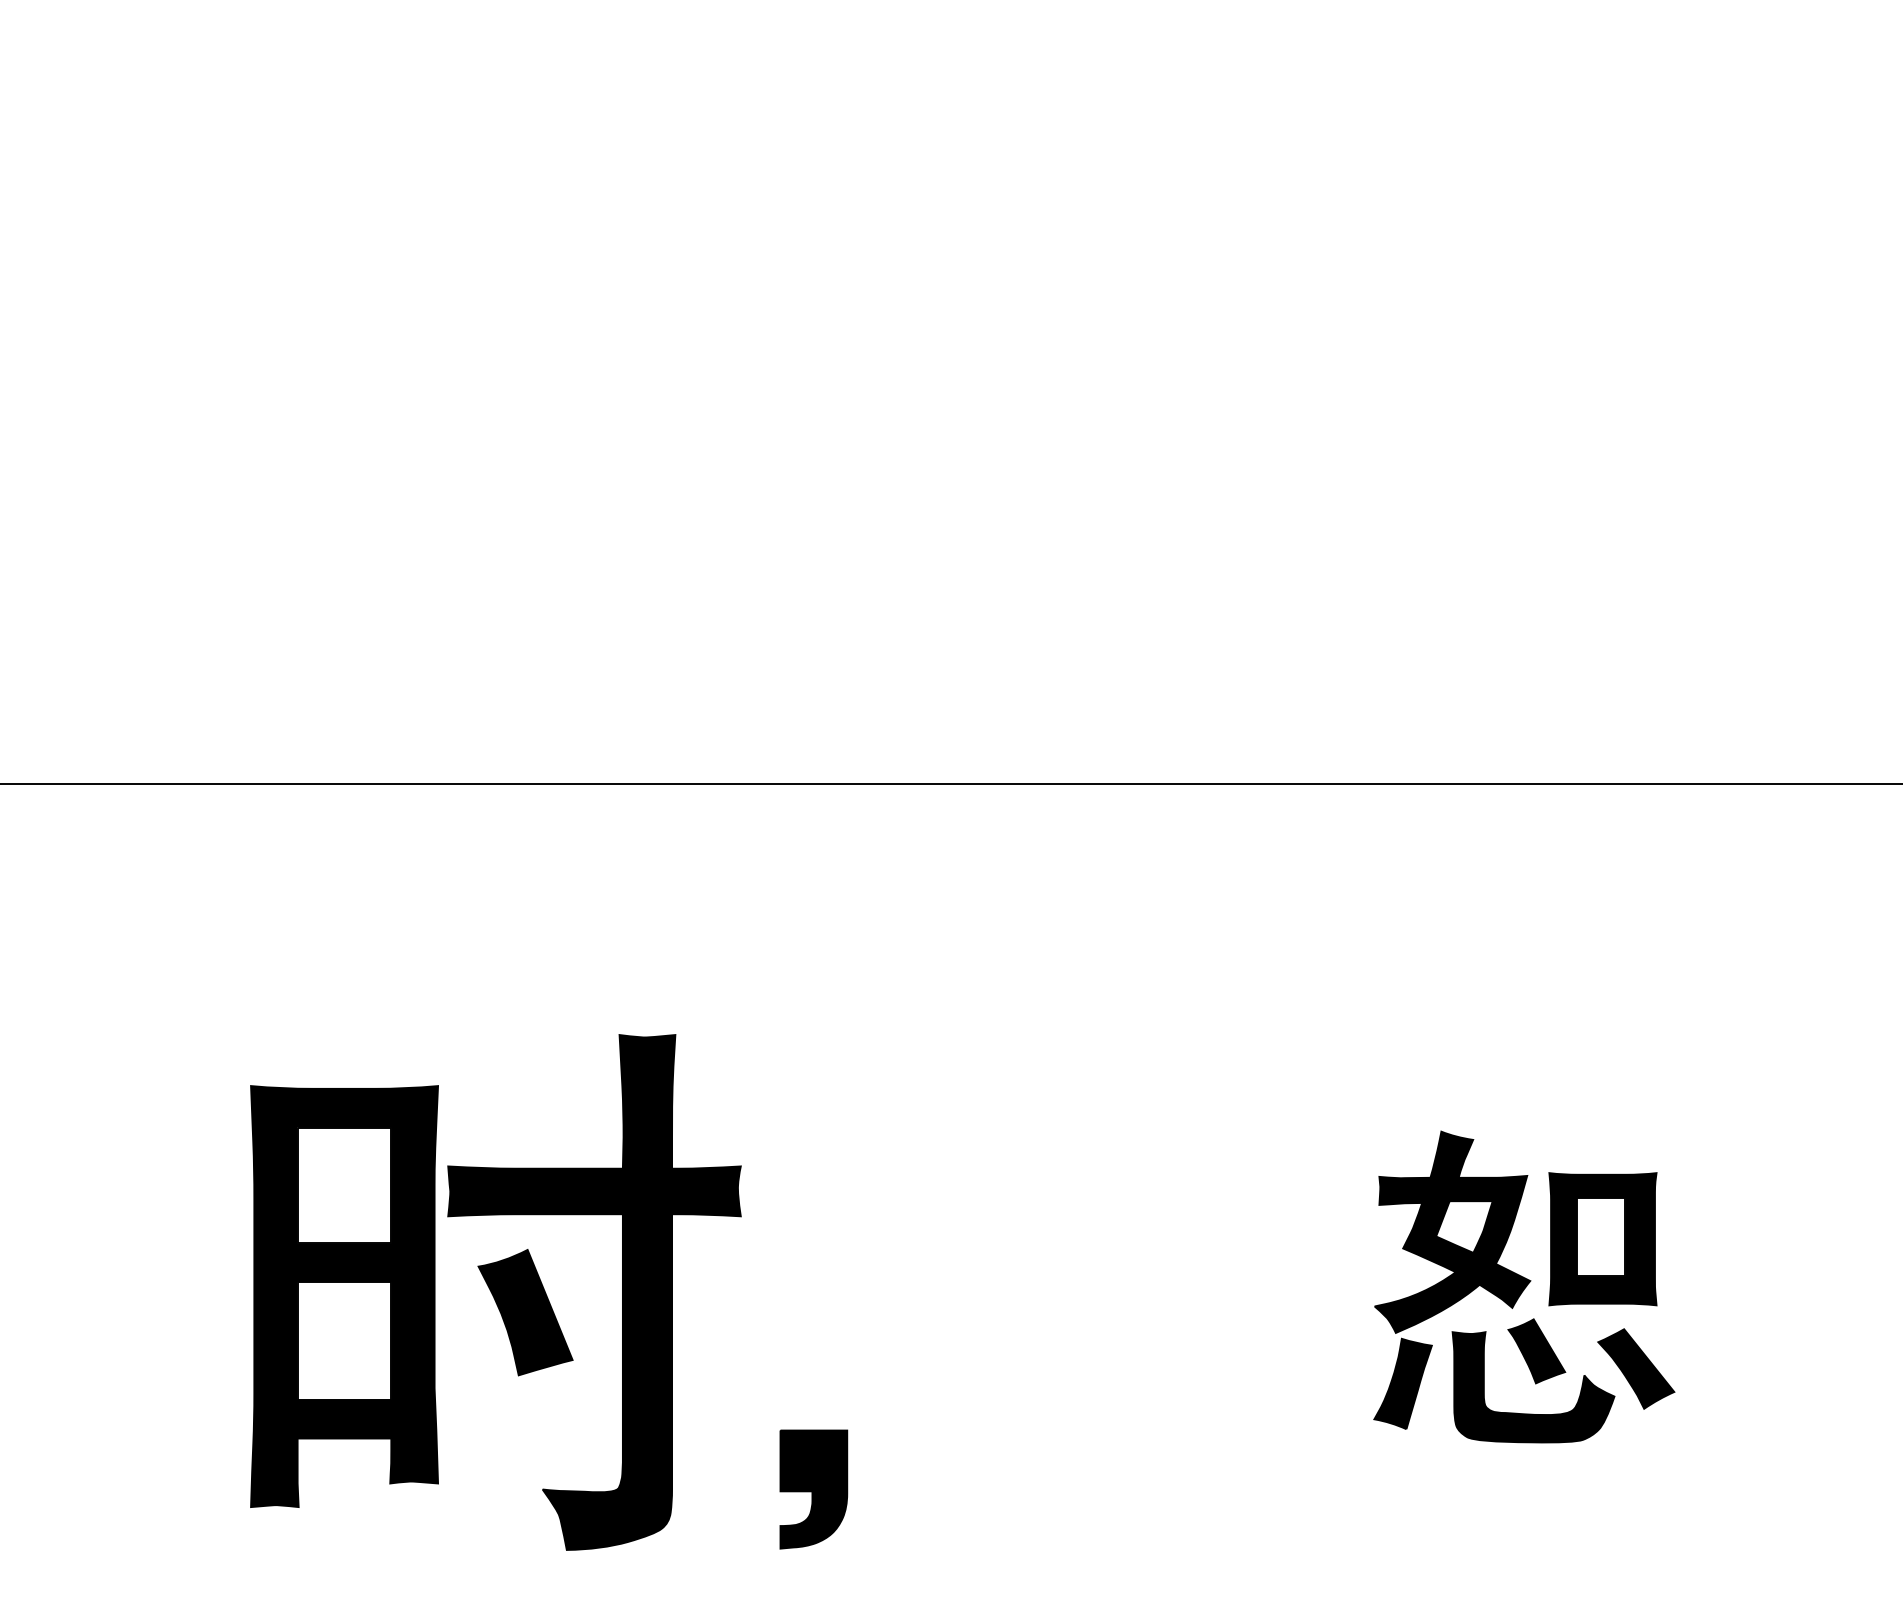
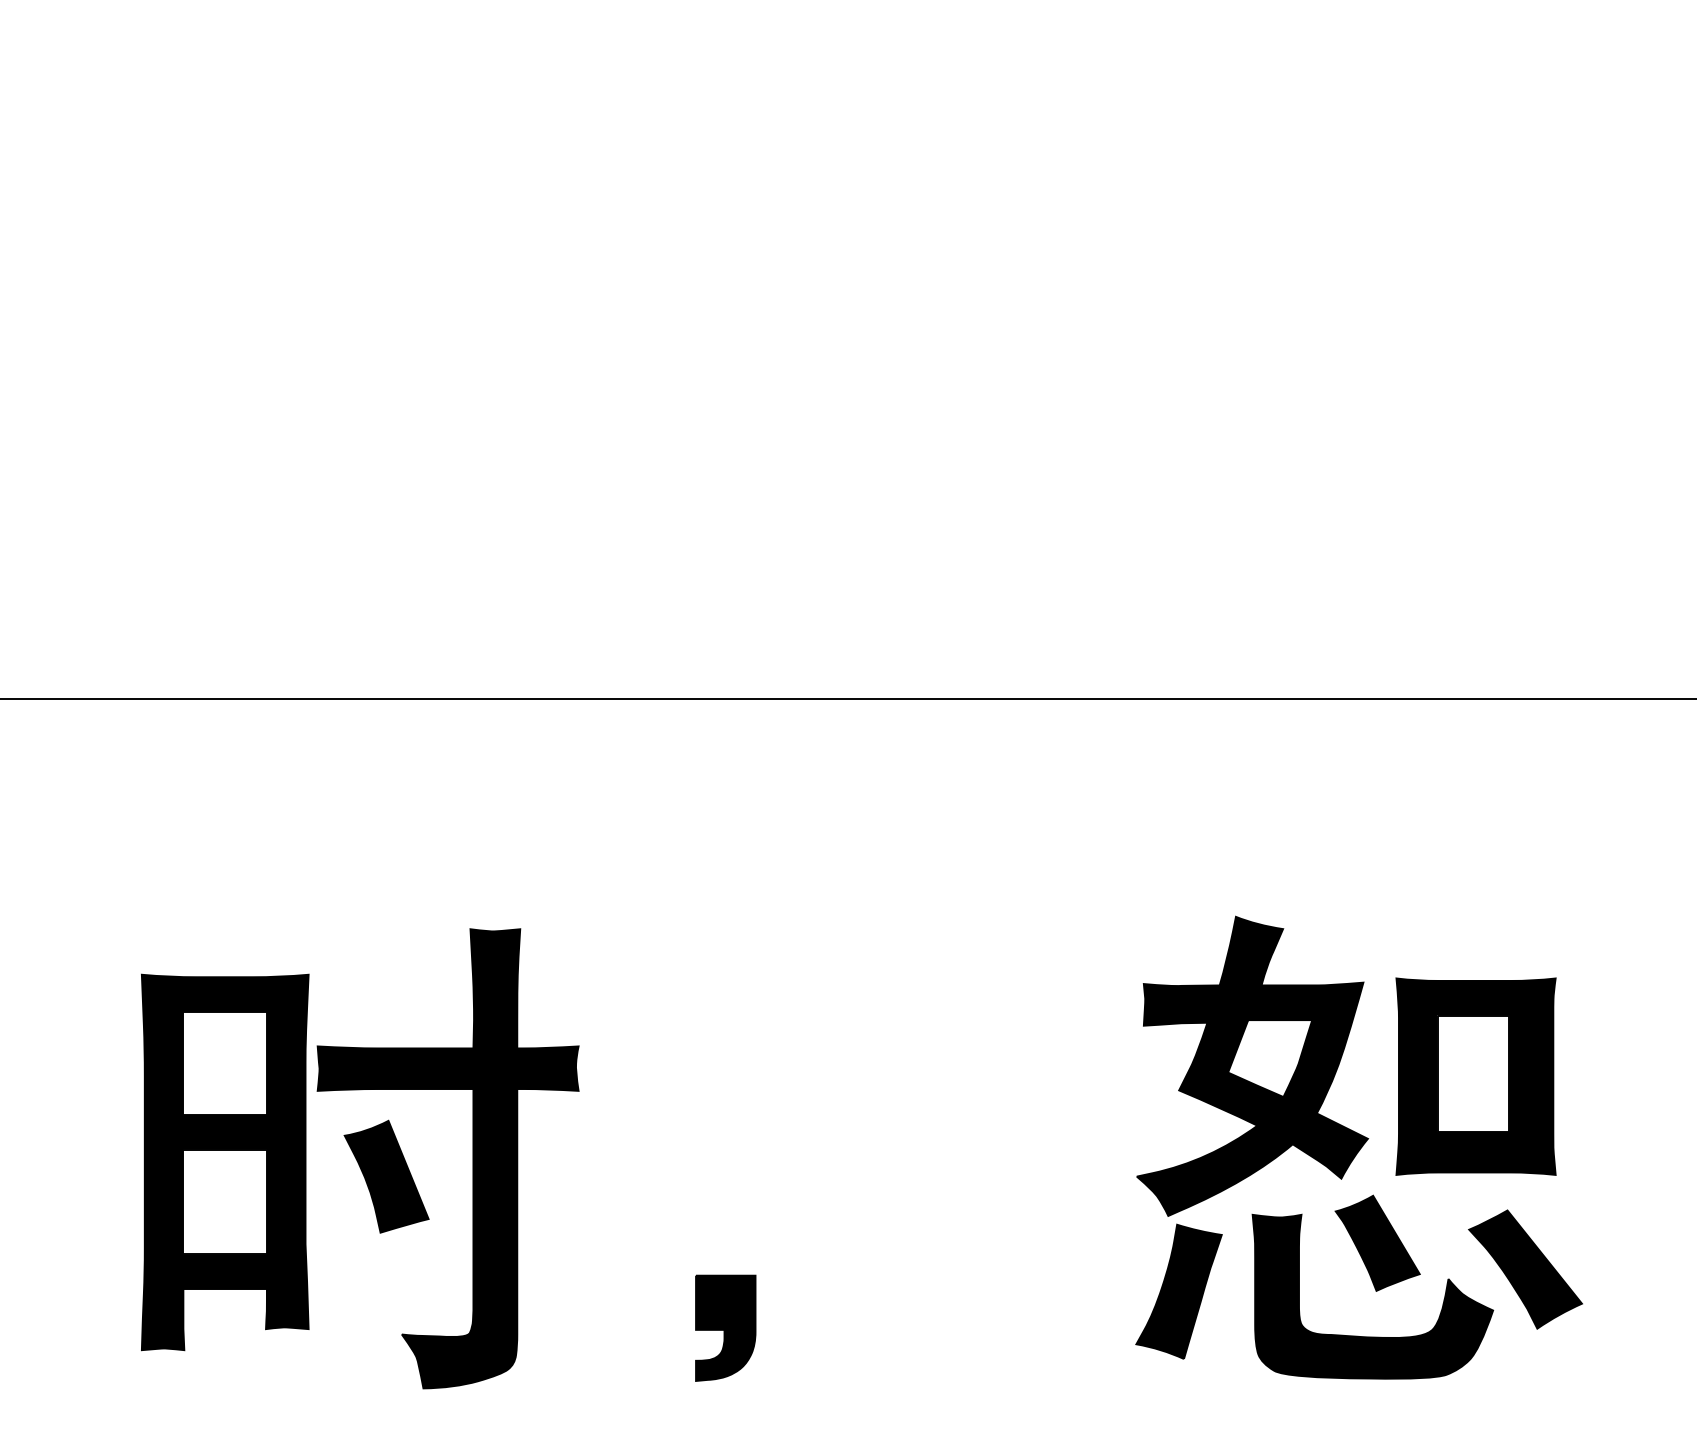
part: (1524, 1286) -> (1359, 1147), size x1.67
part: (495, 1292) -> (359, 1158), moved

